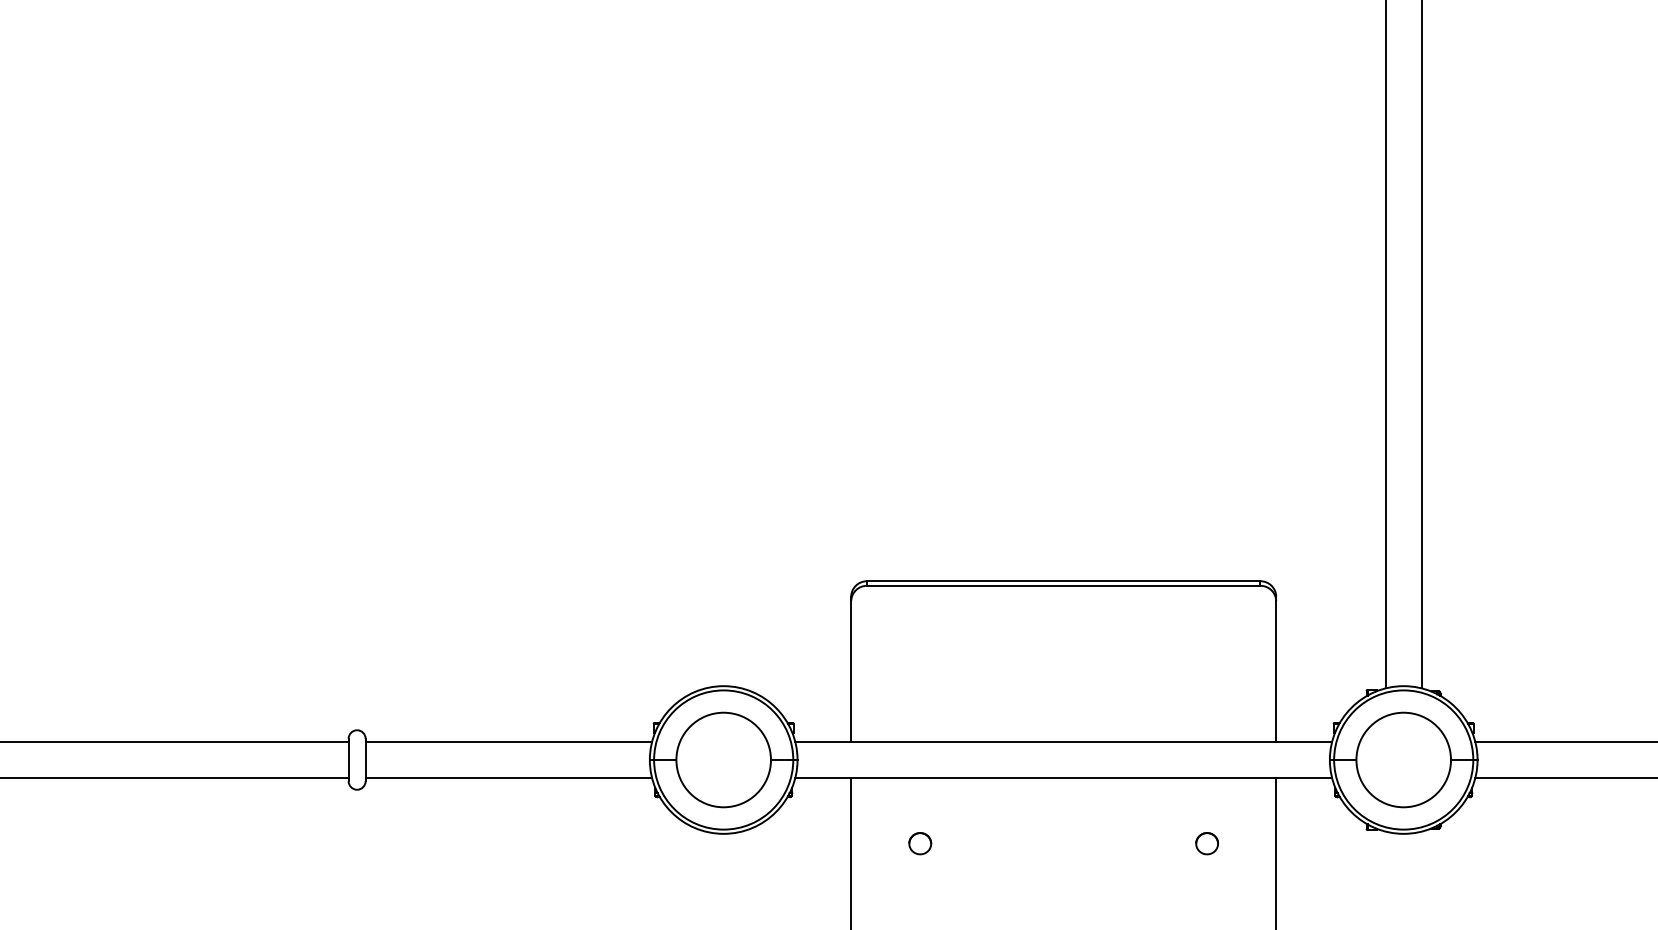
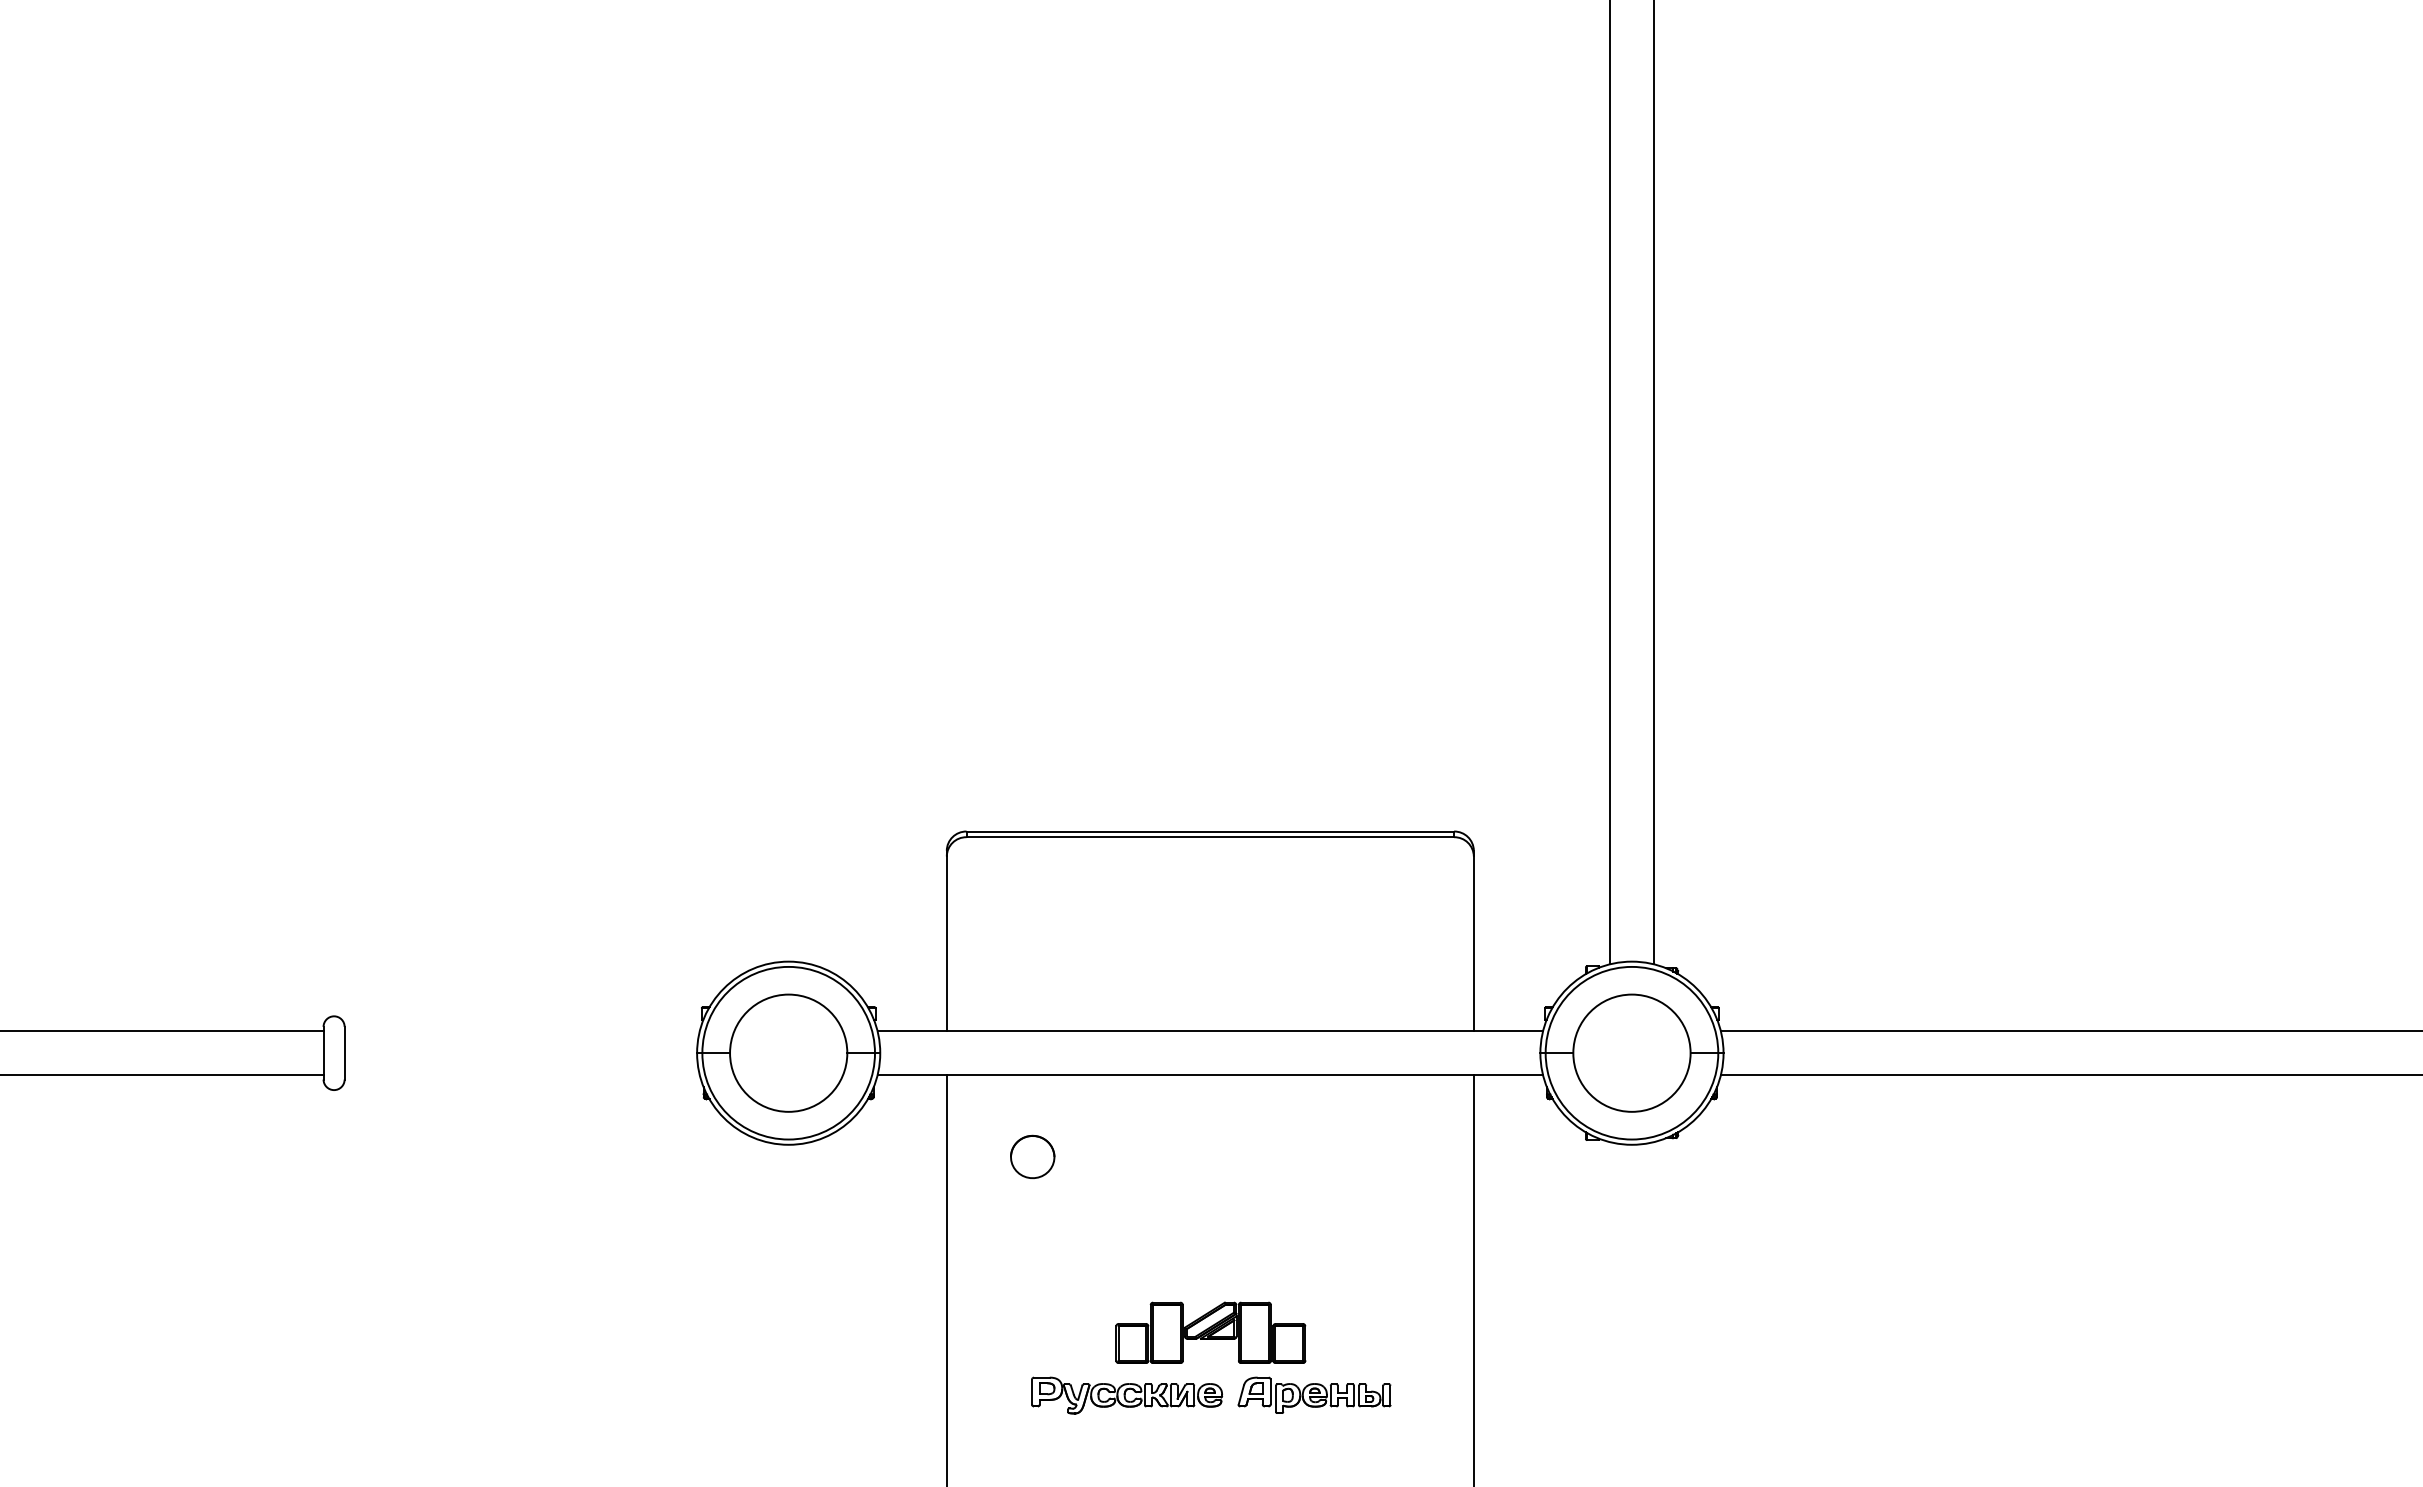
line: (508, 742) -> (521, 1031), removed
line: (508, 777) -> (521, 1075), removed
part: (919, 843) -> (1031, 1156), size x1.6
part: (1206, 843) -> (1387, 1156), removed

